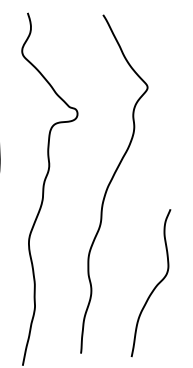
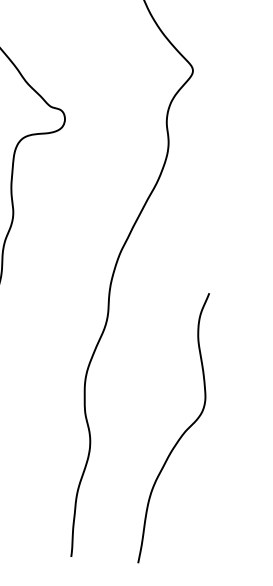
curve: (155, 285) -> (181, 432), moved

